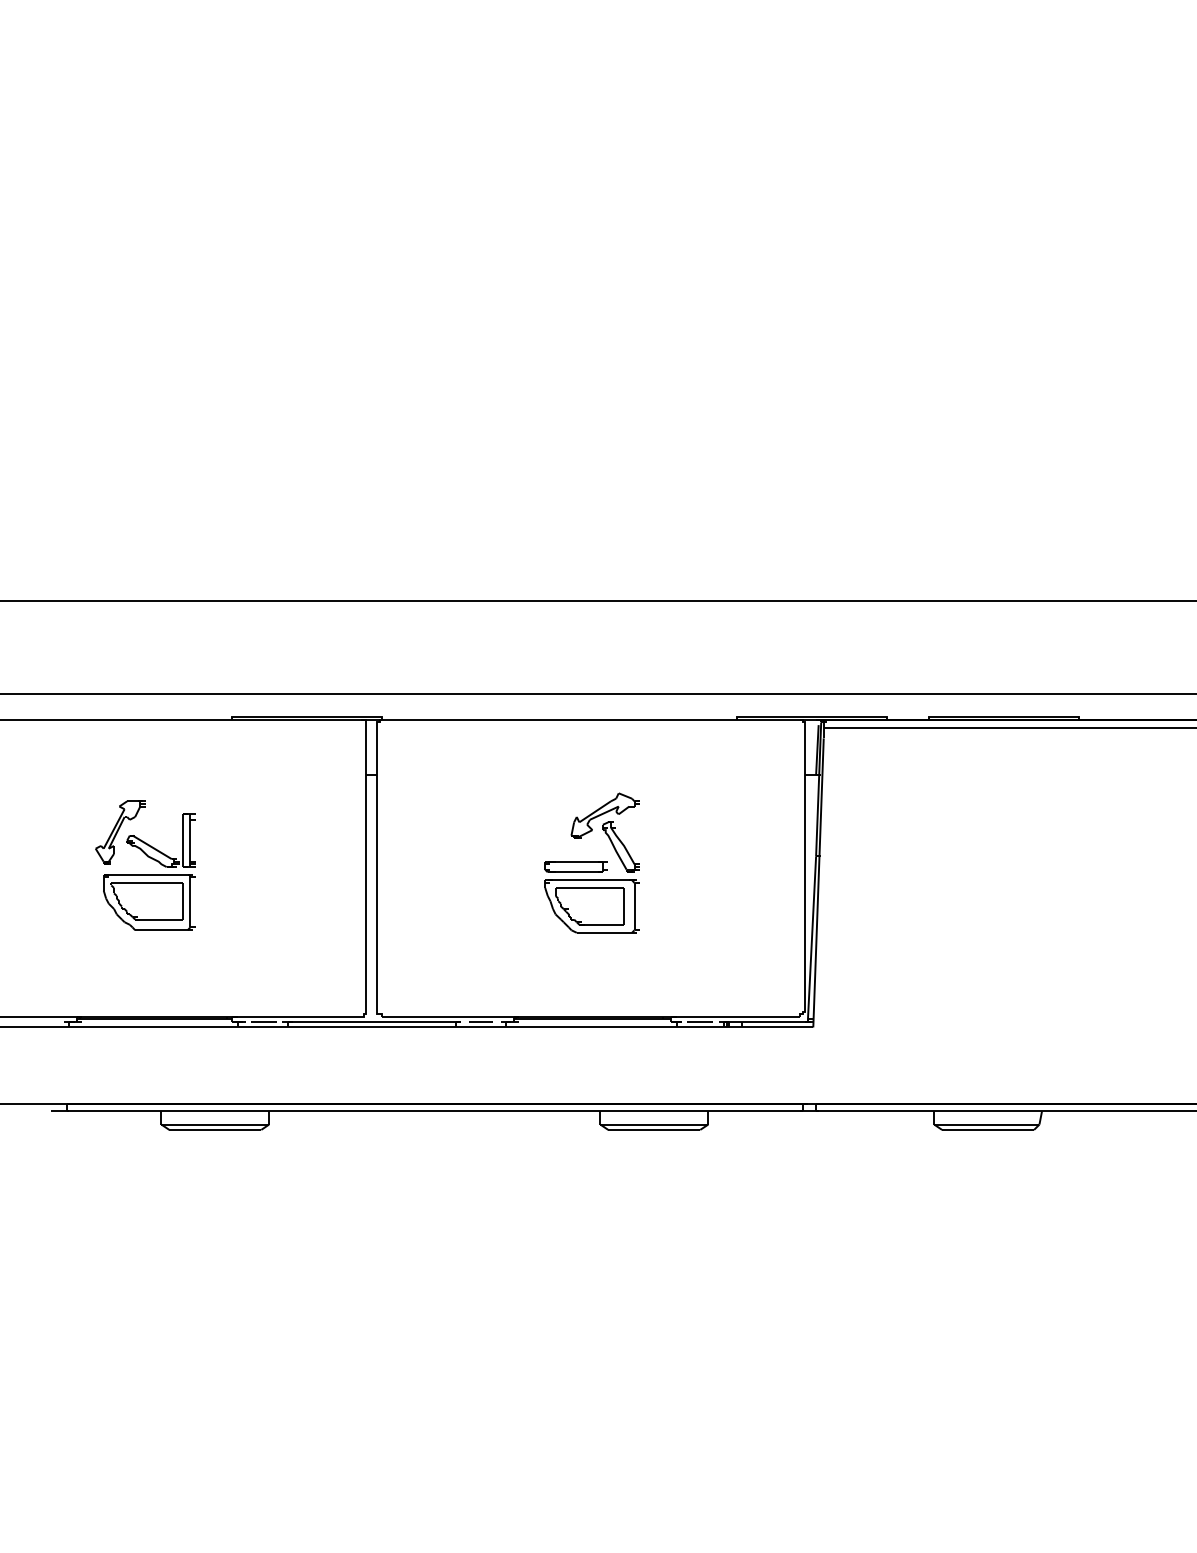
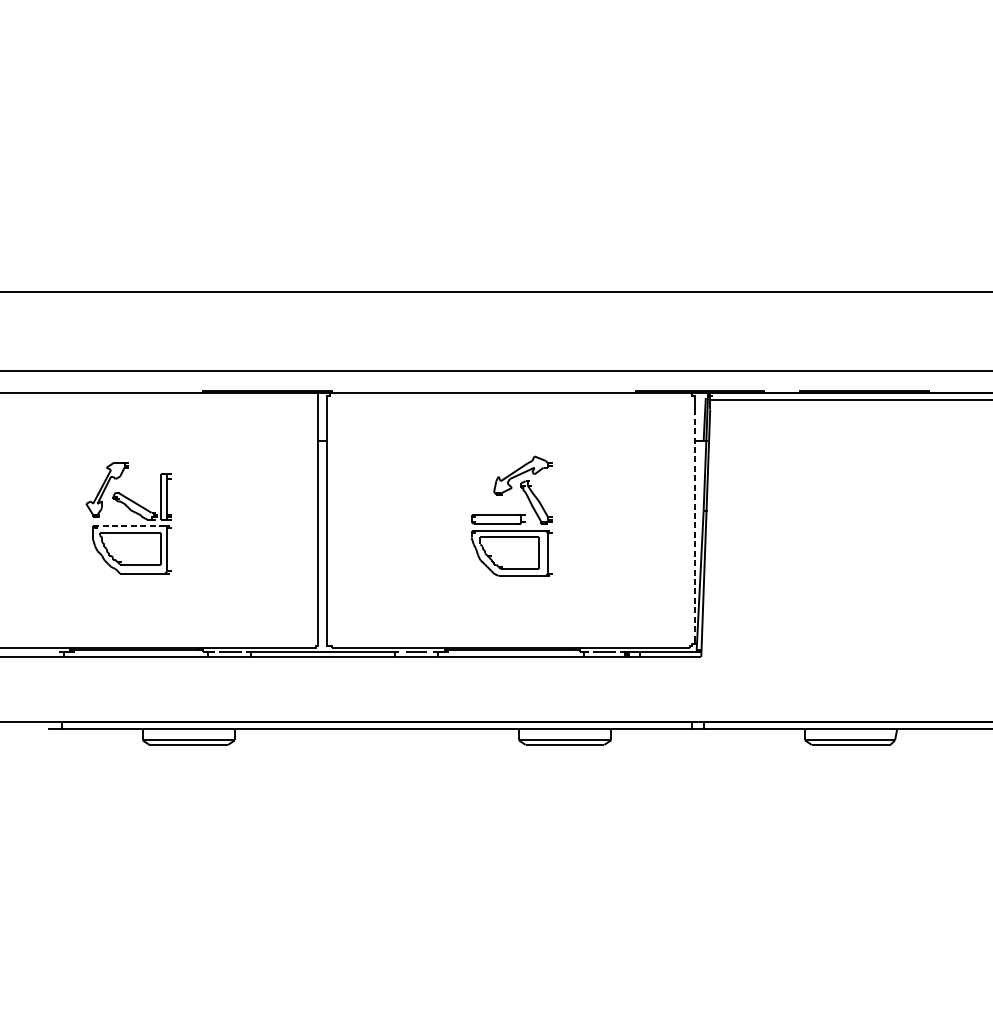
line: (147, 874) -> (130, 525), solid -> dashed
line: (805, 874) -> (694, 525), solid -> dashed

